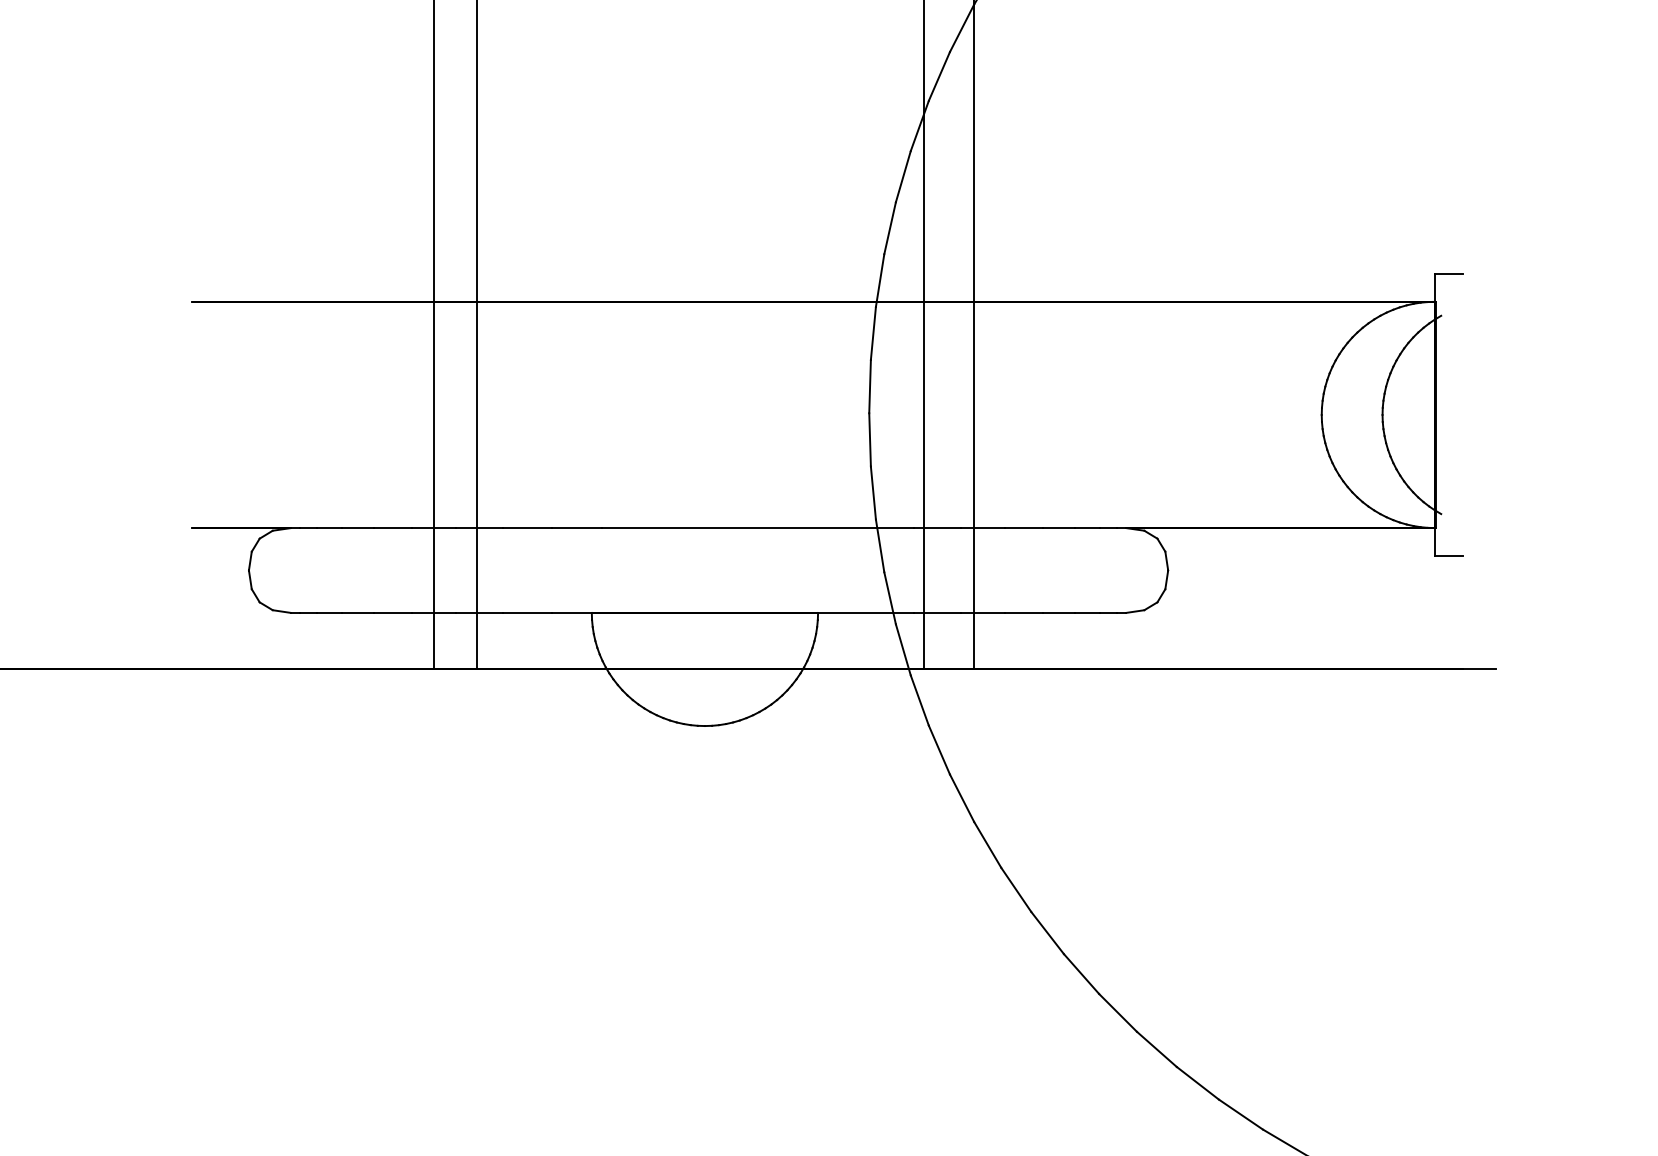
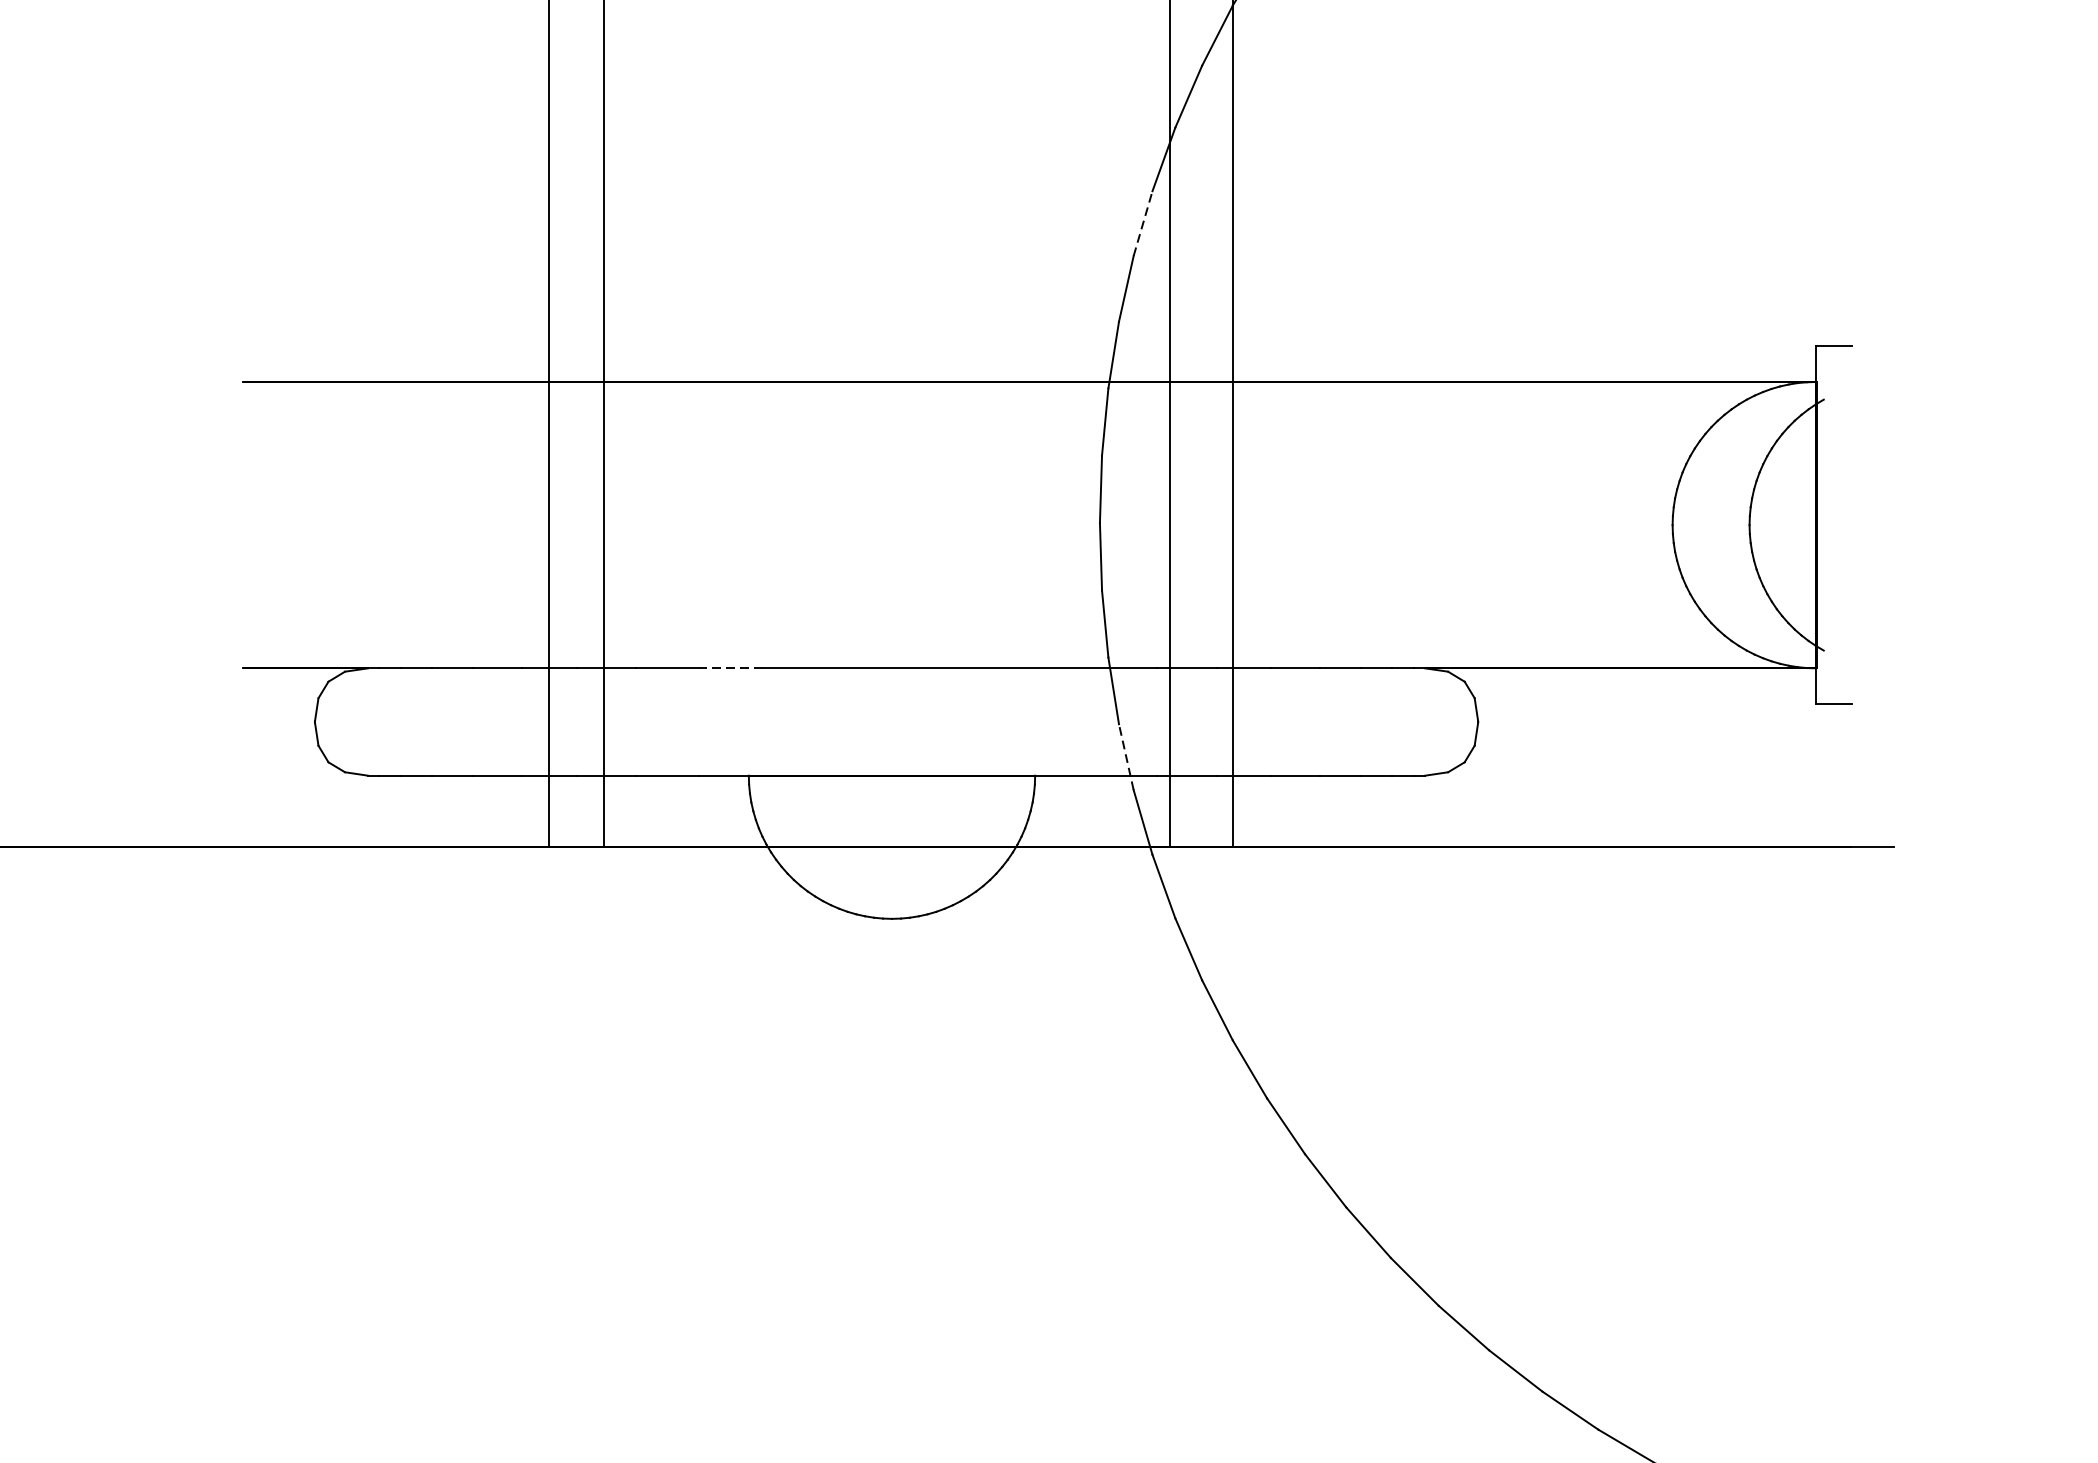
line: (903, 176) -> (1143, 223), solid -> dashed
line: (577, 528) -> (730, 668), solid -> dashed
line: (890, 598) -> (1126, 757), solid -> dashed

